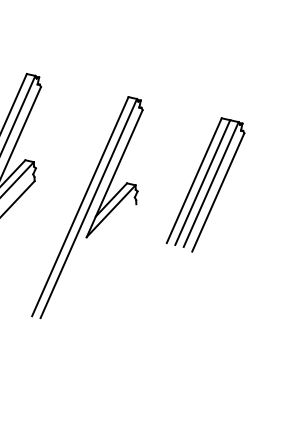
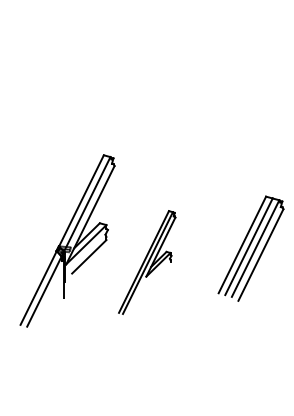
part: (204, 184) -> (250, 248), moved
part: (87, 207) -> (147, 262), size x0.6

